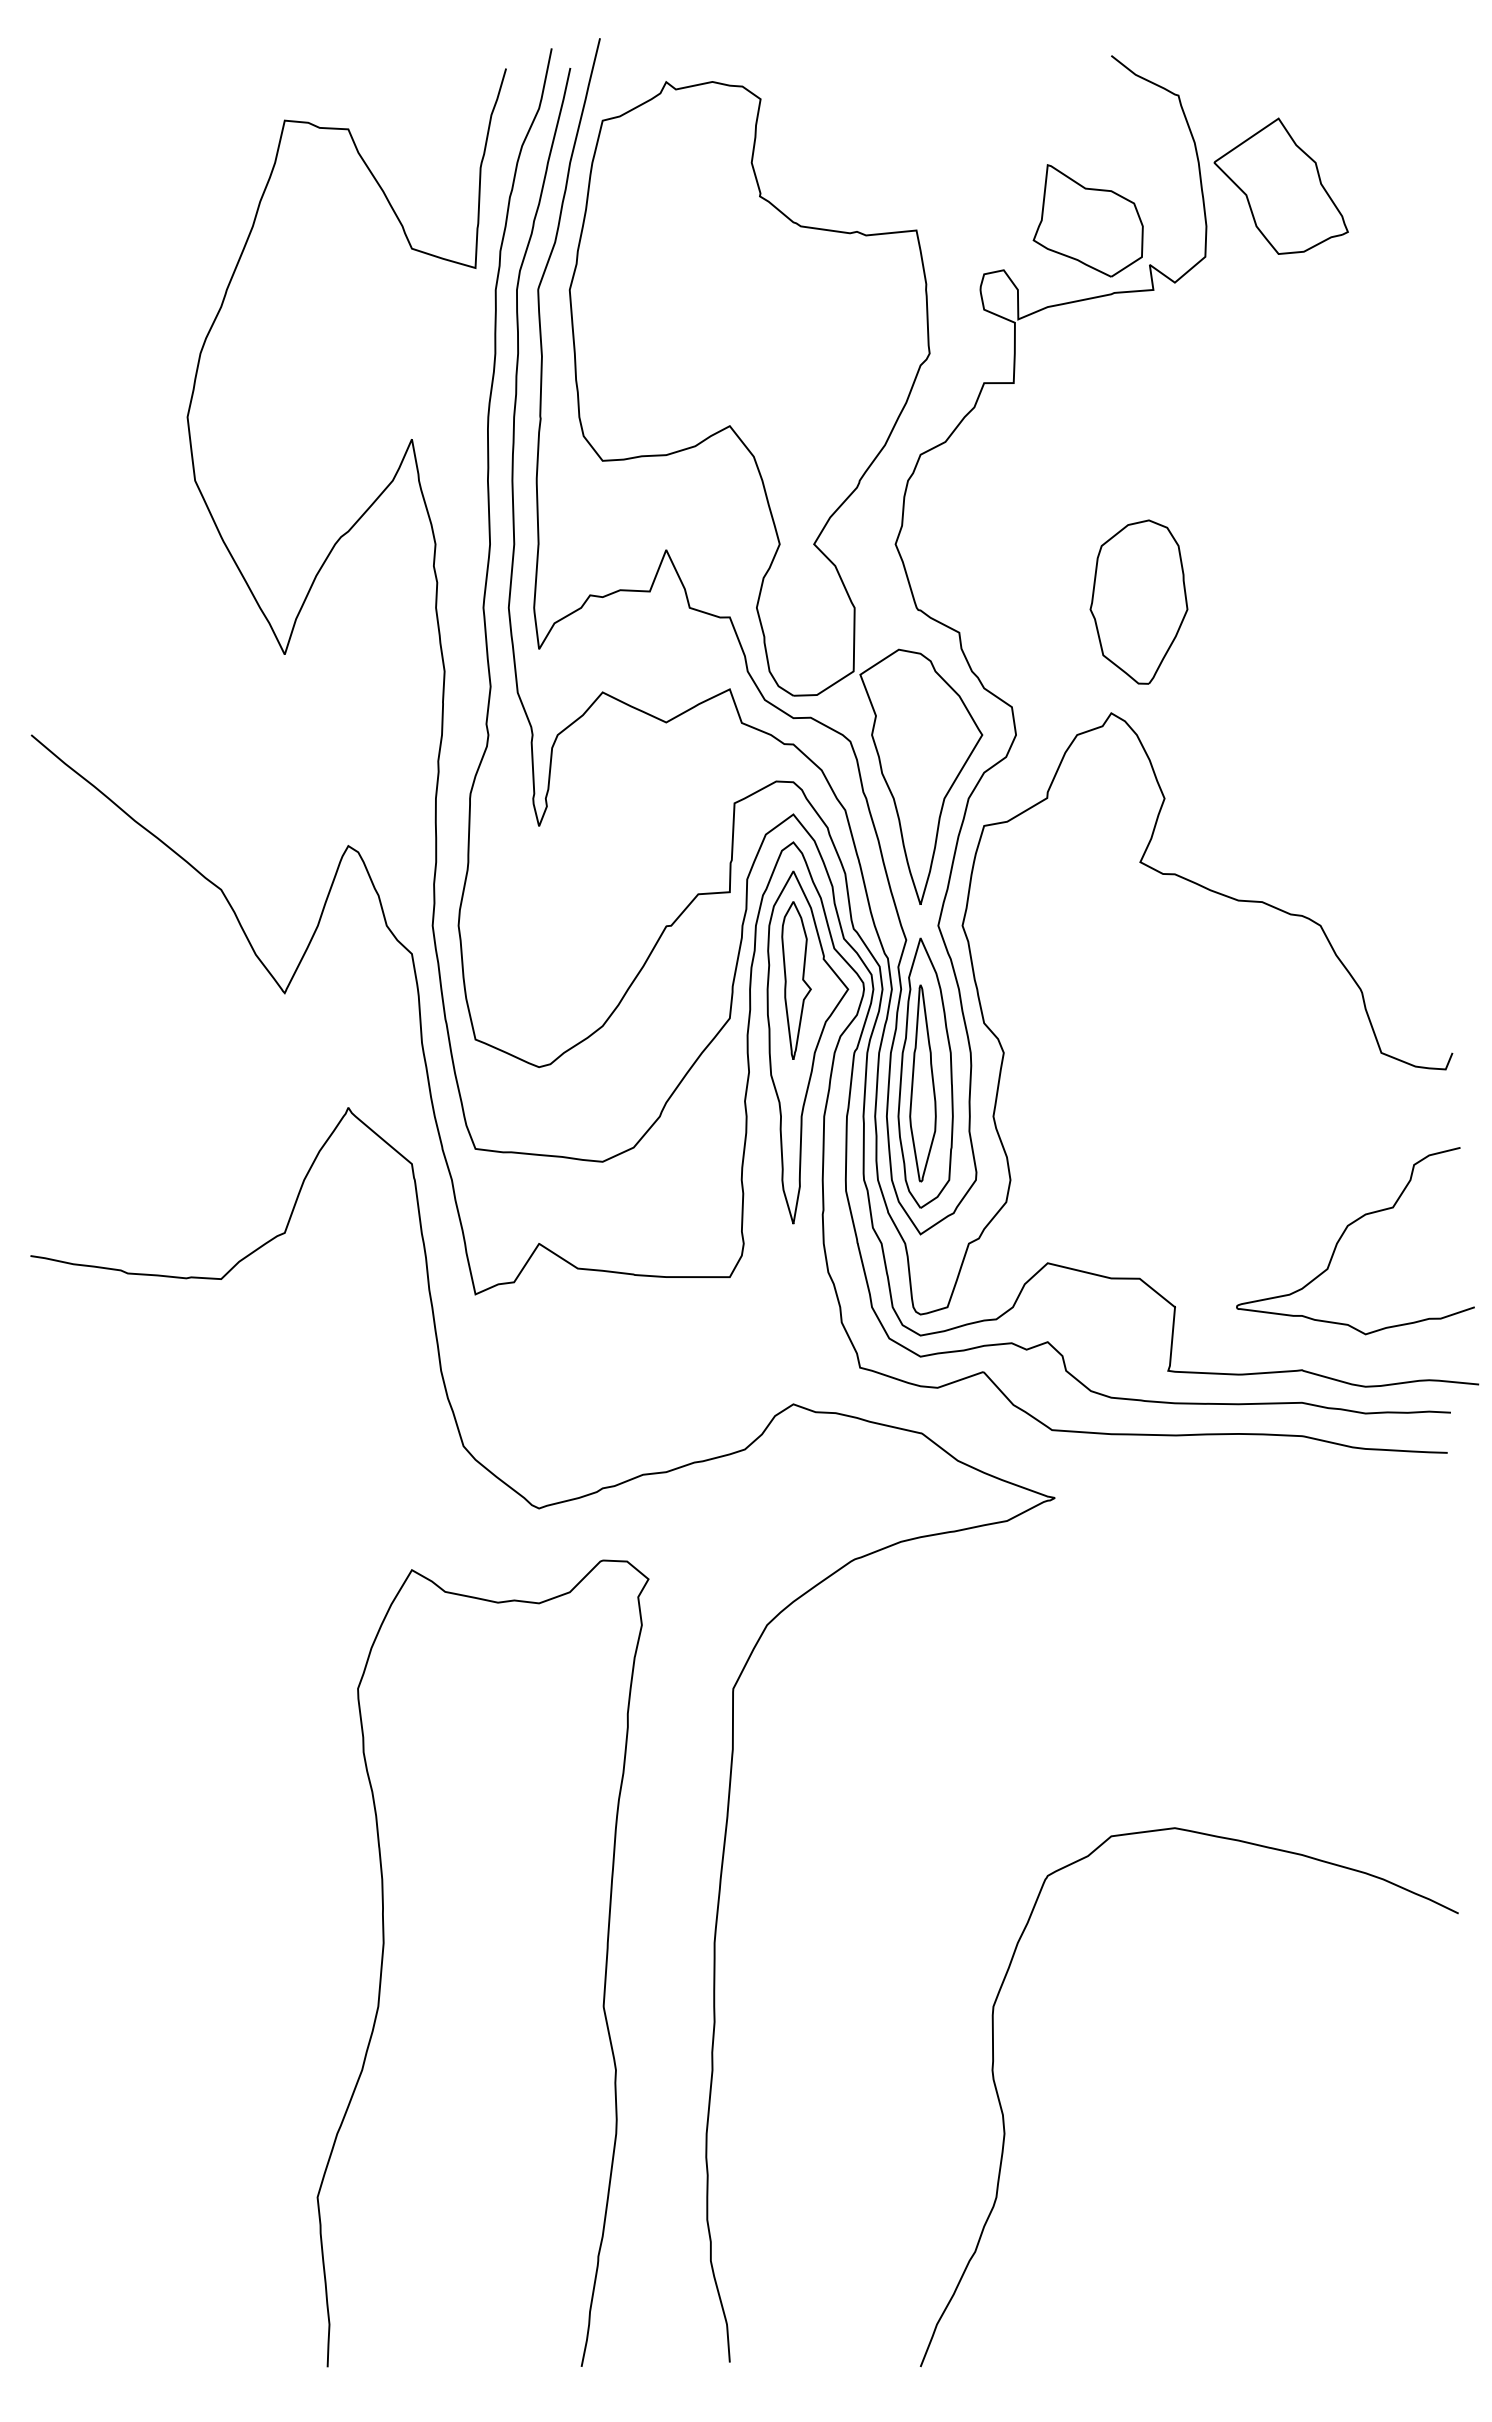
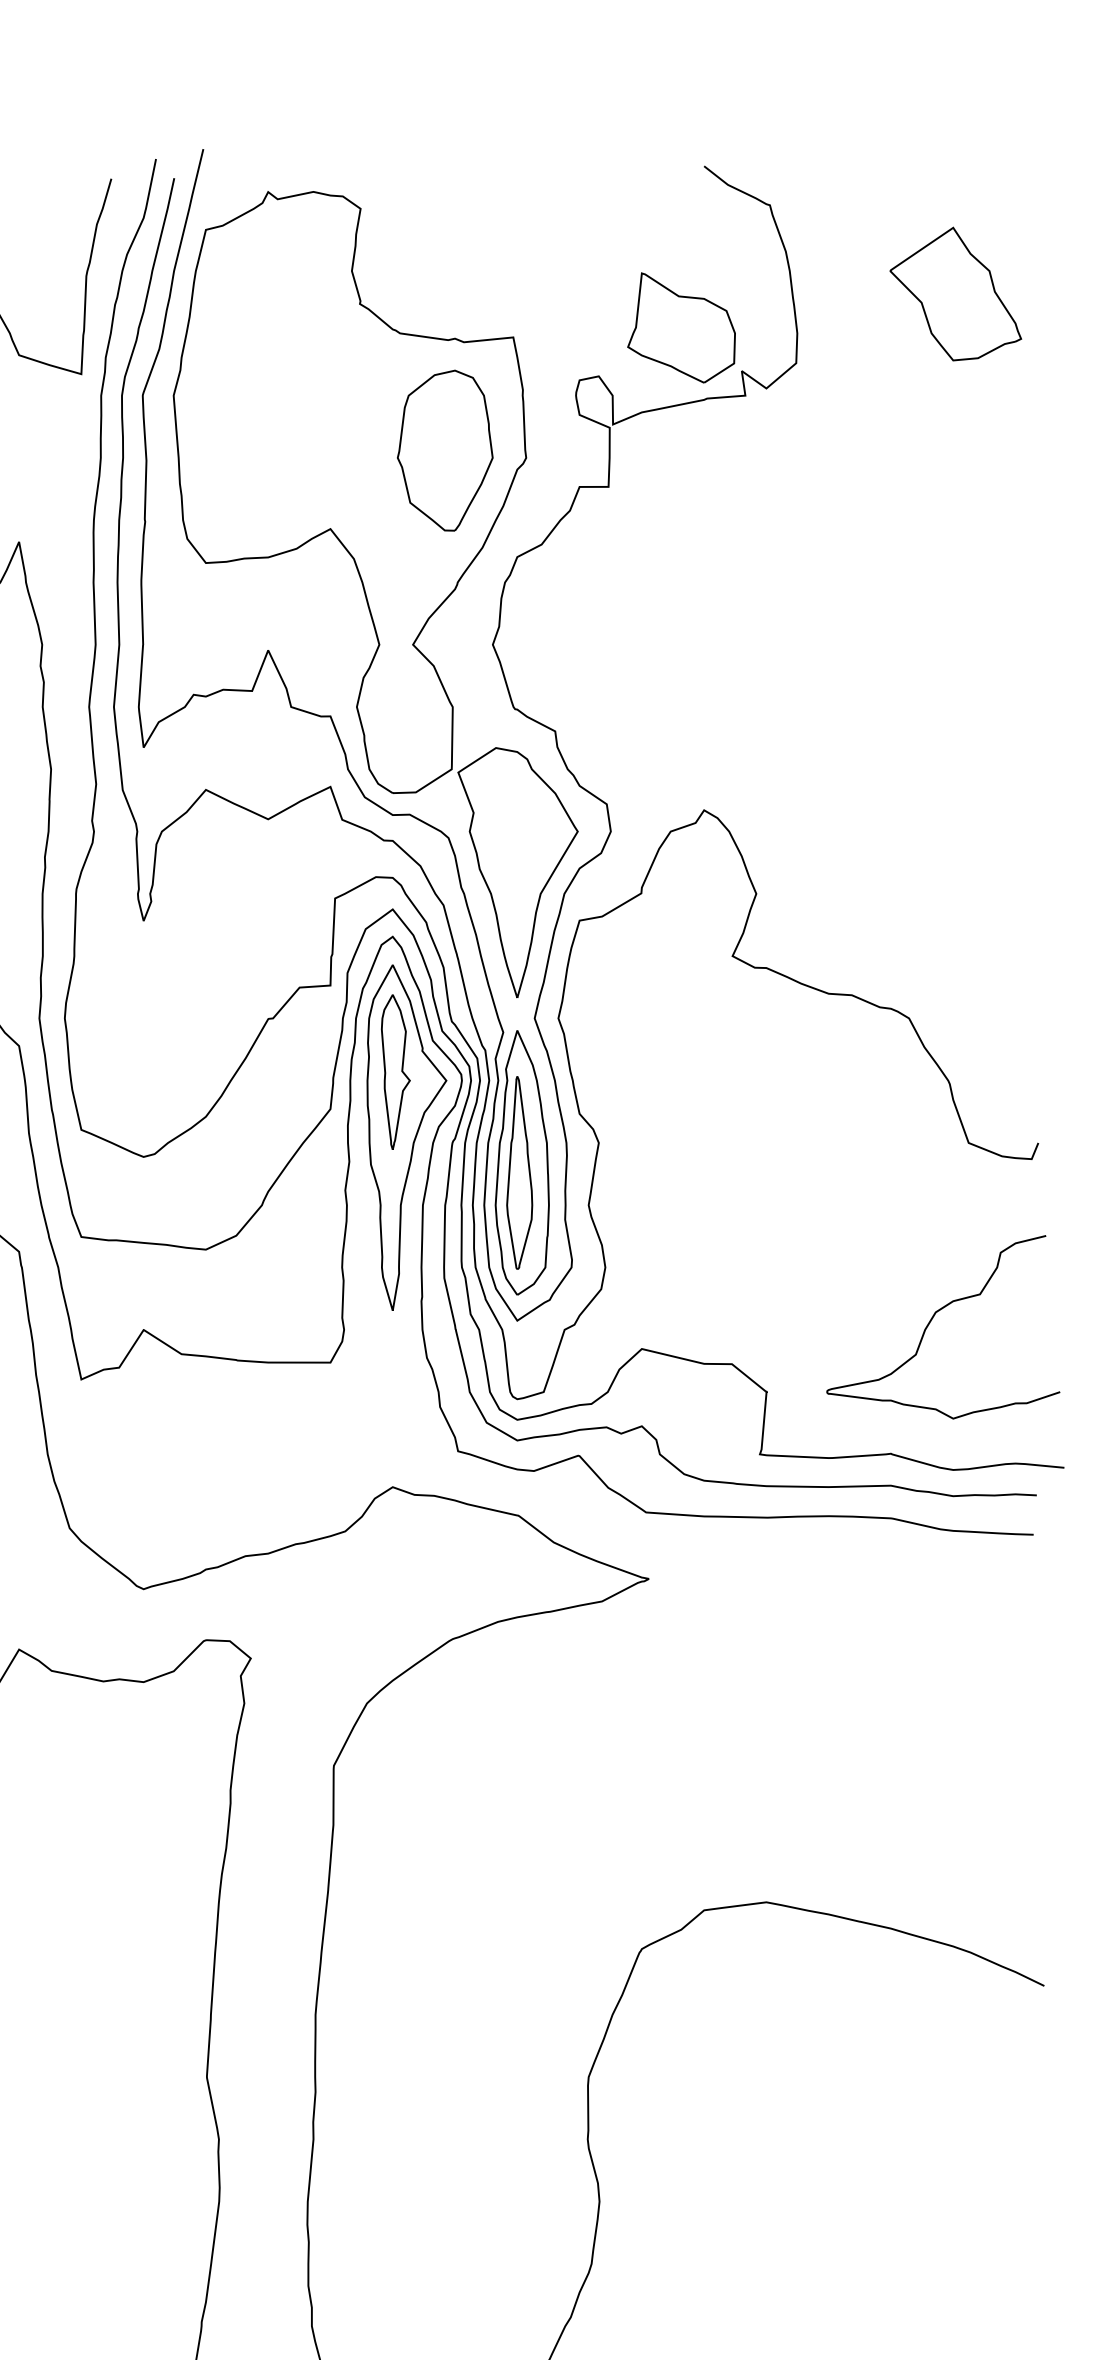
part: (1280, 185) -> (955, 293), moved
part: (1138, 601) -> (444, 450), moved

